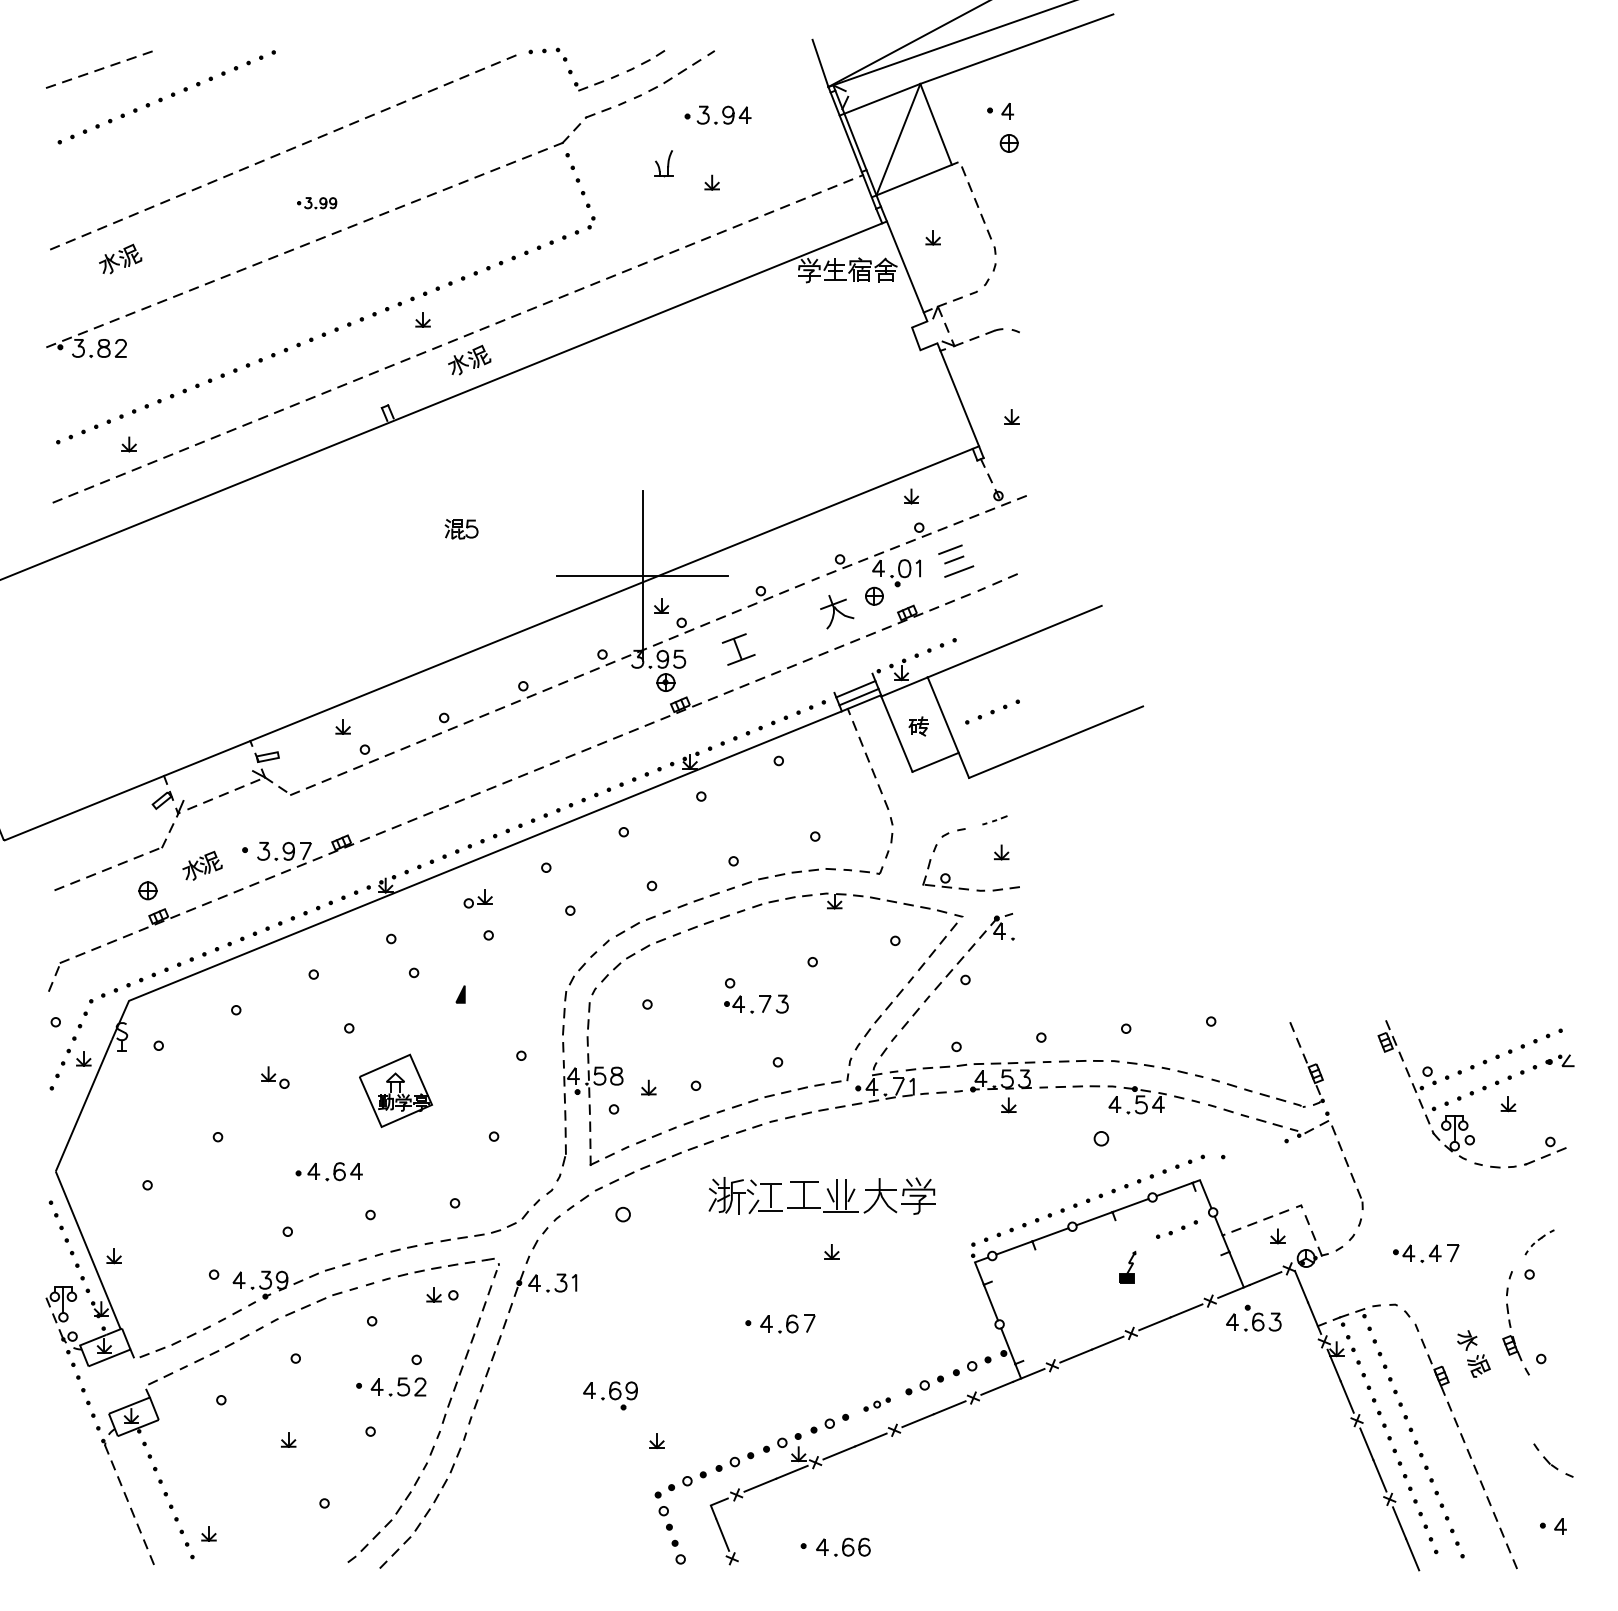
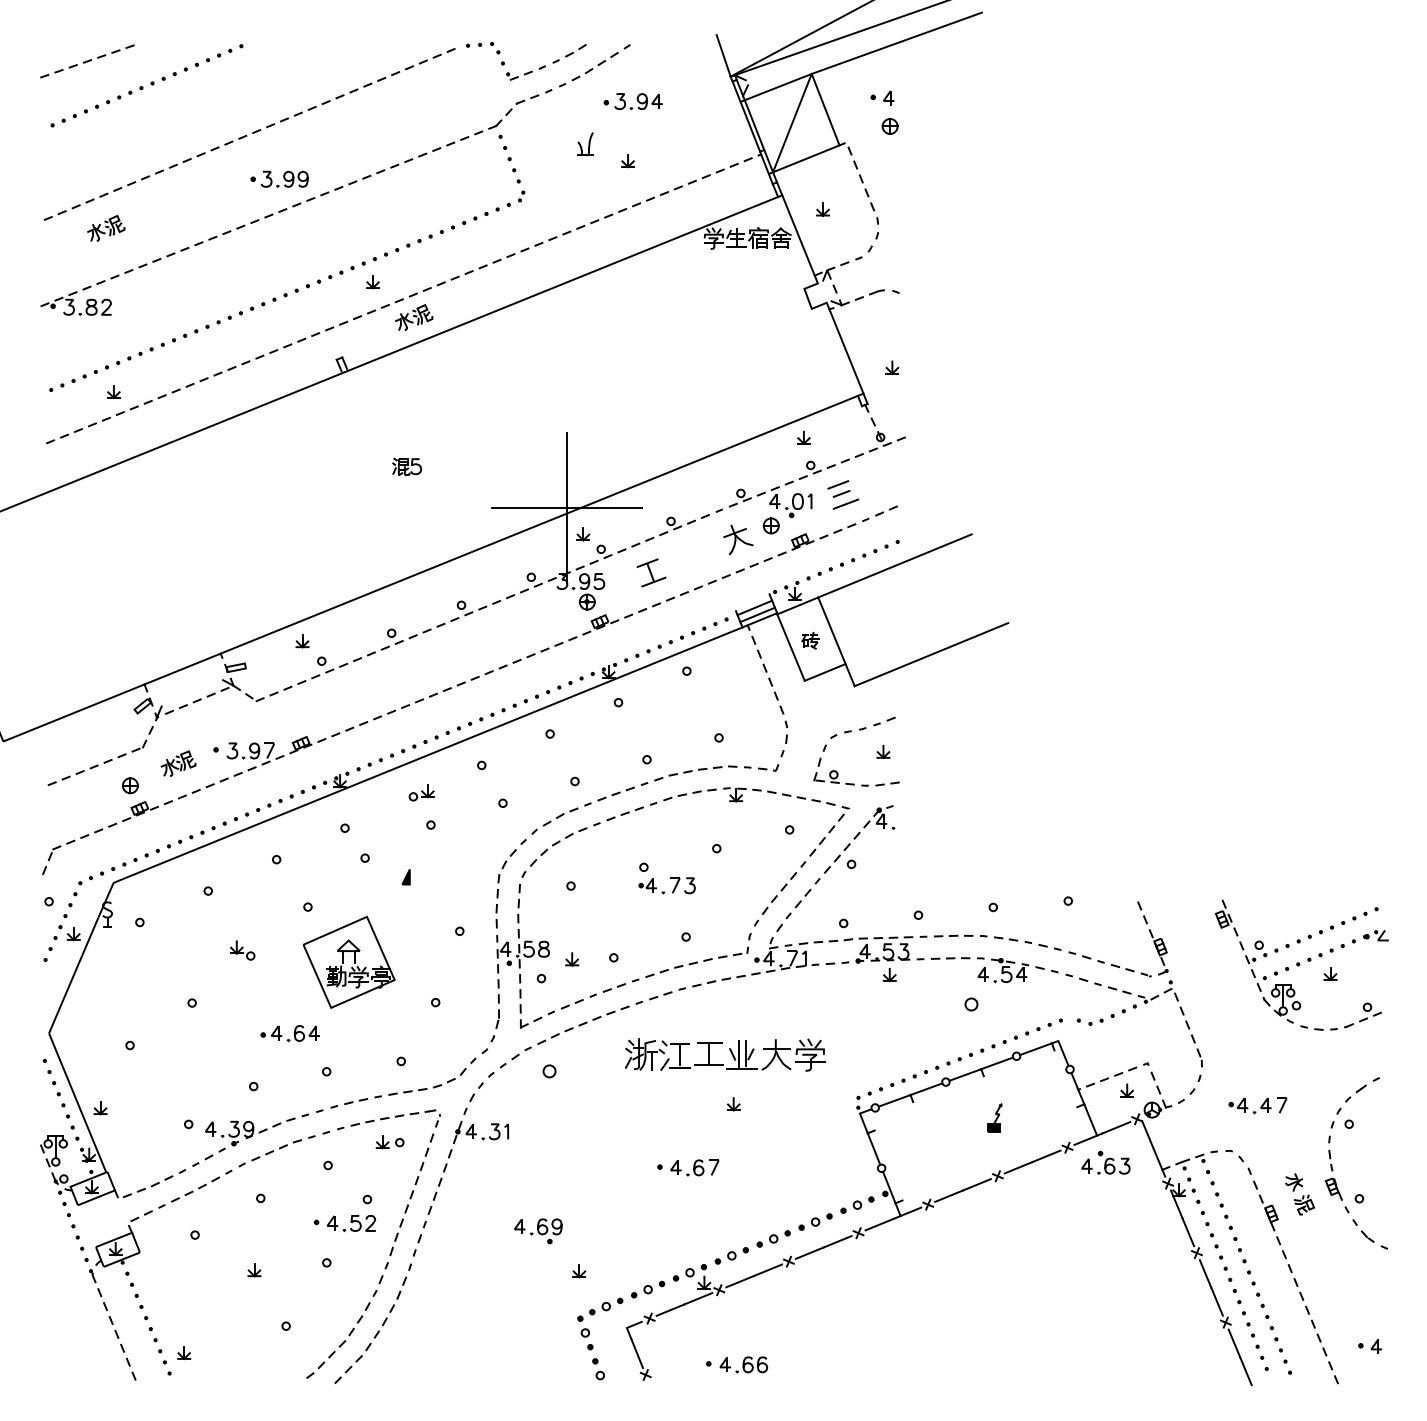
part: (317, 202) -> (279, 178), size x1.67
part: (992, 712) -> (875, 551), moved
part: (994, 820) -> (877, 723), size x1.67
part: (395, 1090) -> (348, 961), size x1.43
part: (1176, 1229) -> (1106, 1017), moved
part: (1539, 1241) -> (1357, 1095), size x1.67
part: (877, 1404) -> (773, 1238), size x1.43
part: (1552, 1460) -> (1369, 1234), moved

